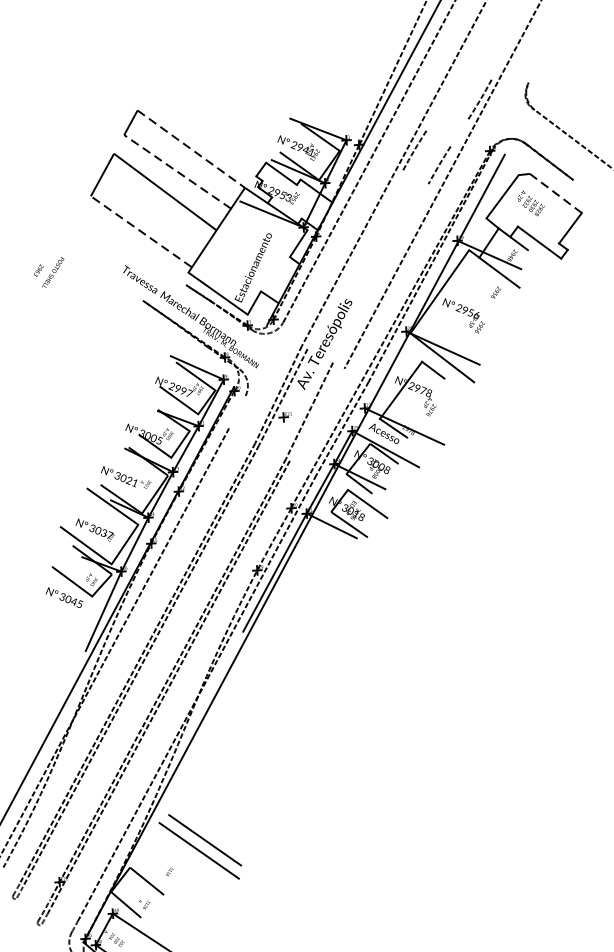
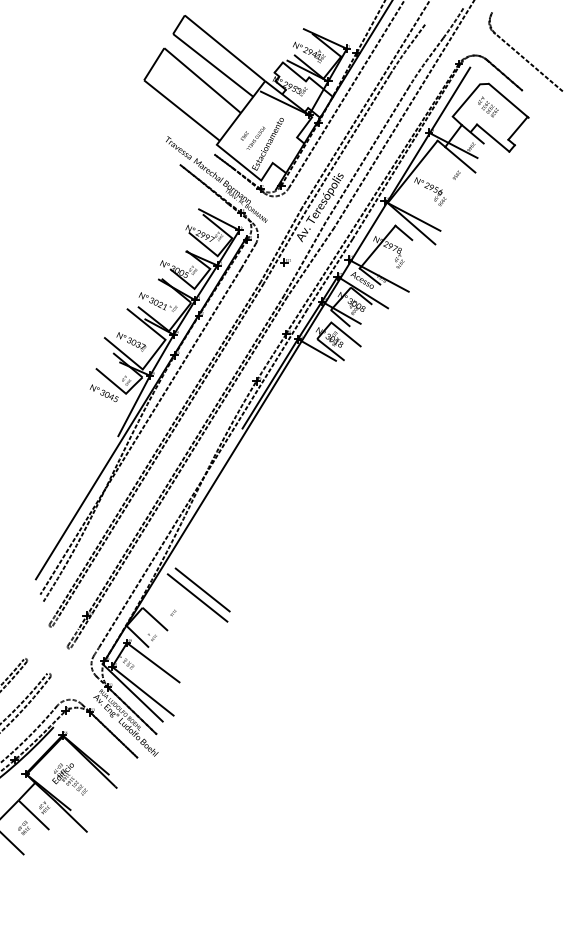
line: (435, 116) -> (417, 34), added
line: (459, 133) -> (435, 48), added
line: (191, 149) -> (225, 48), dashed -> solid
line: (177, 171) -> (213, 65), dashed -> solid
line: (557, 194) -> (509, 101), dashed -> solid
line: (140, 231) -> (181, 110), dashed -> solid
line: (354, 259) -> (347, 142), added
text: (48, 271) -> (252, 137), moved
line: (380, 273) -> (367, 154), added
line: (237, 412) -> (248, 256), added
line: (316, 415) -> (310, 262), added

